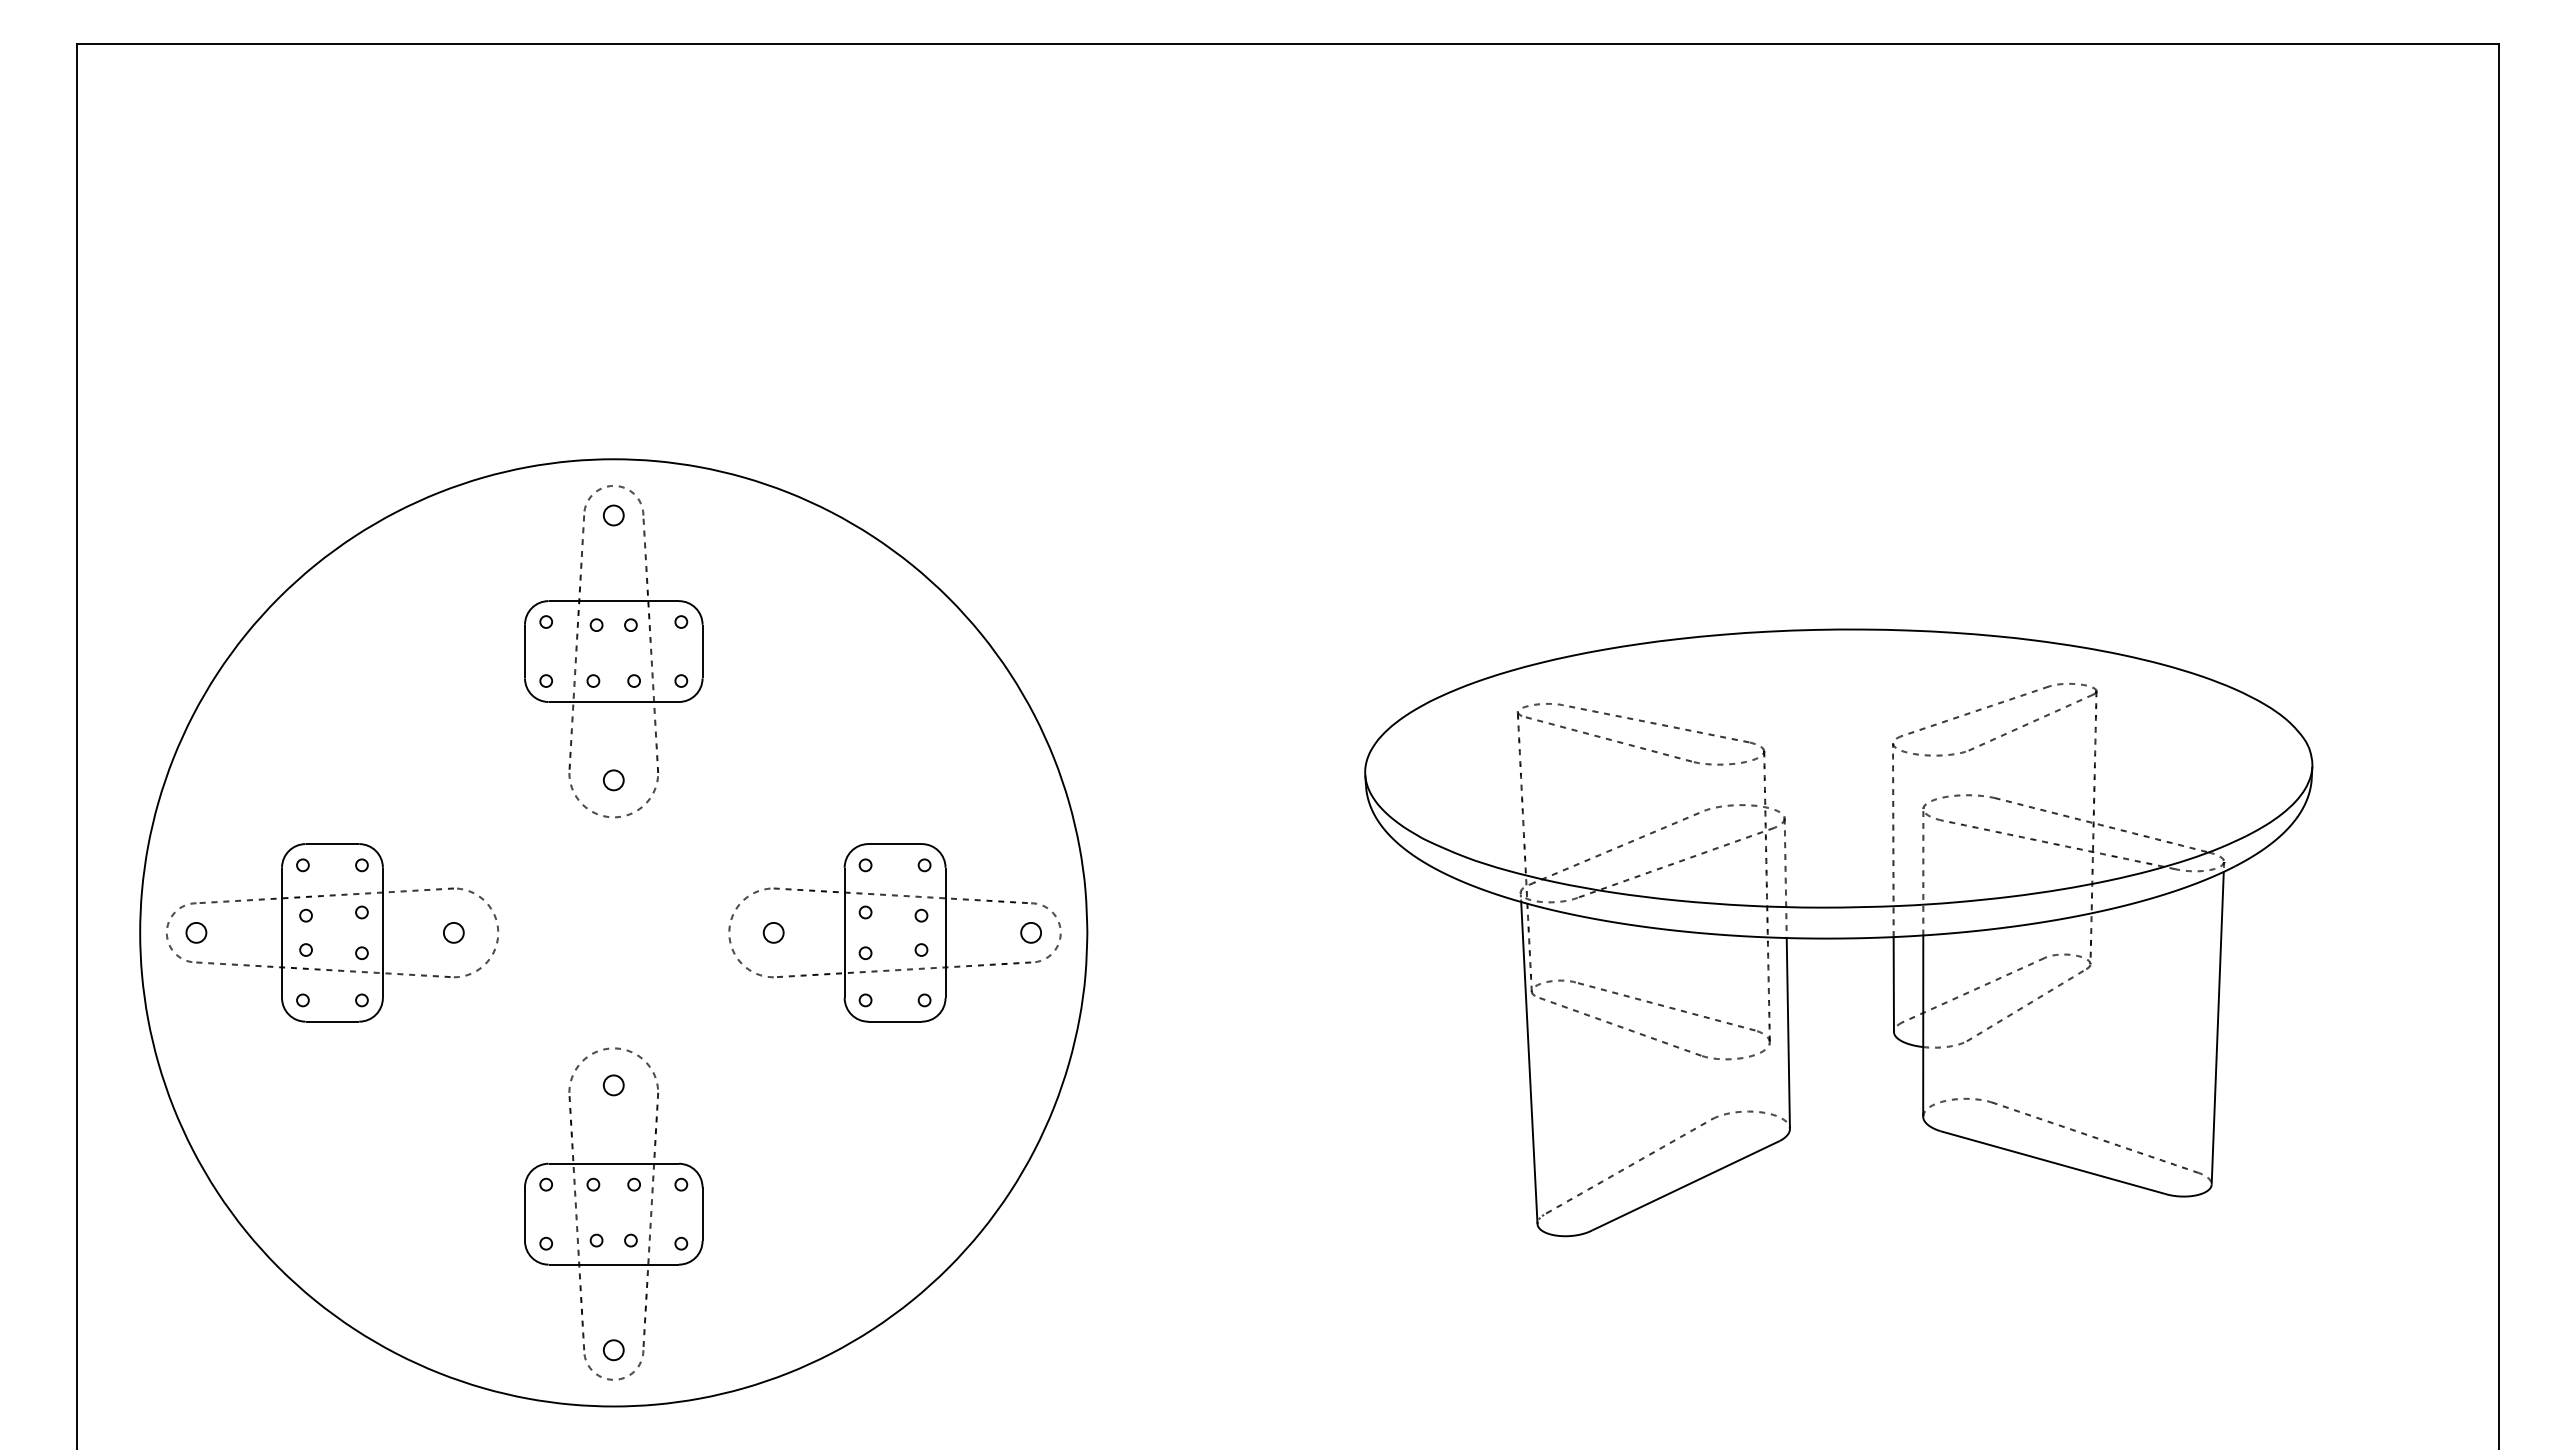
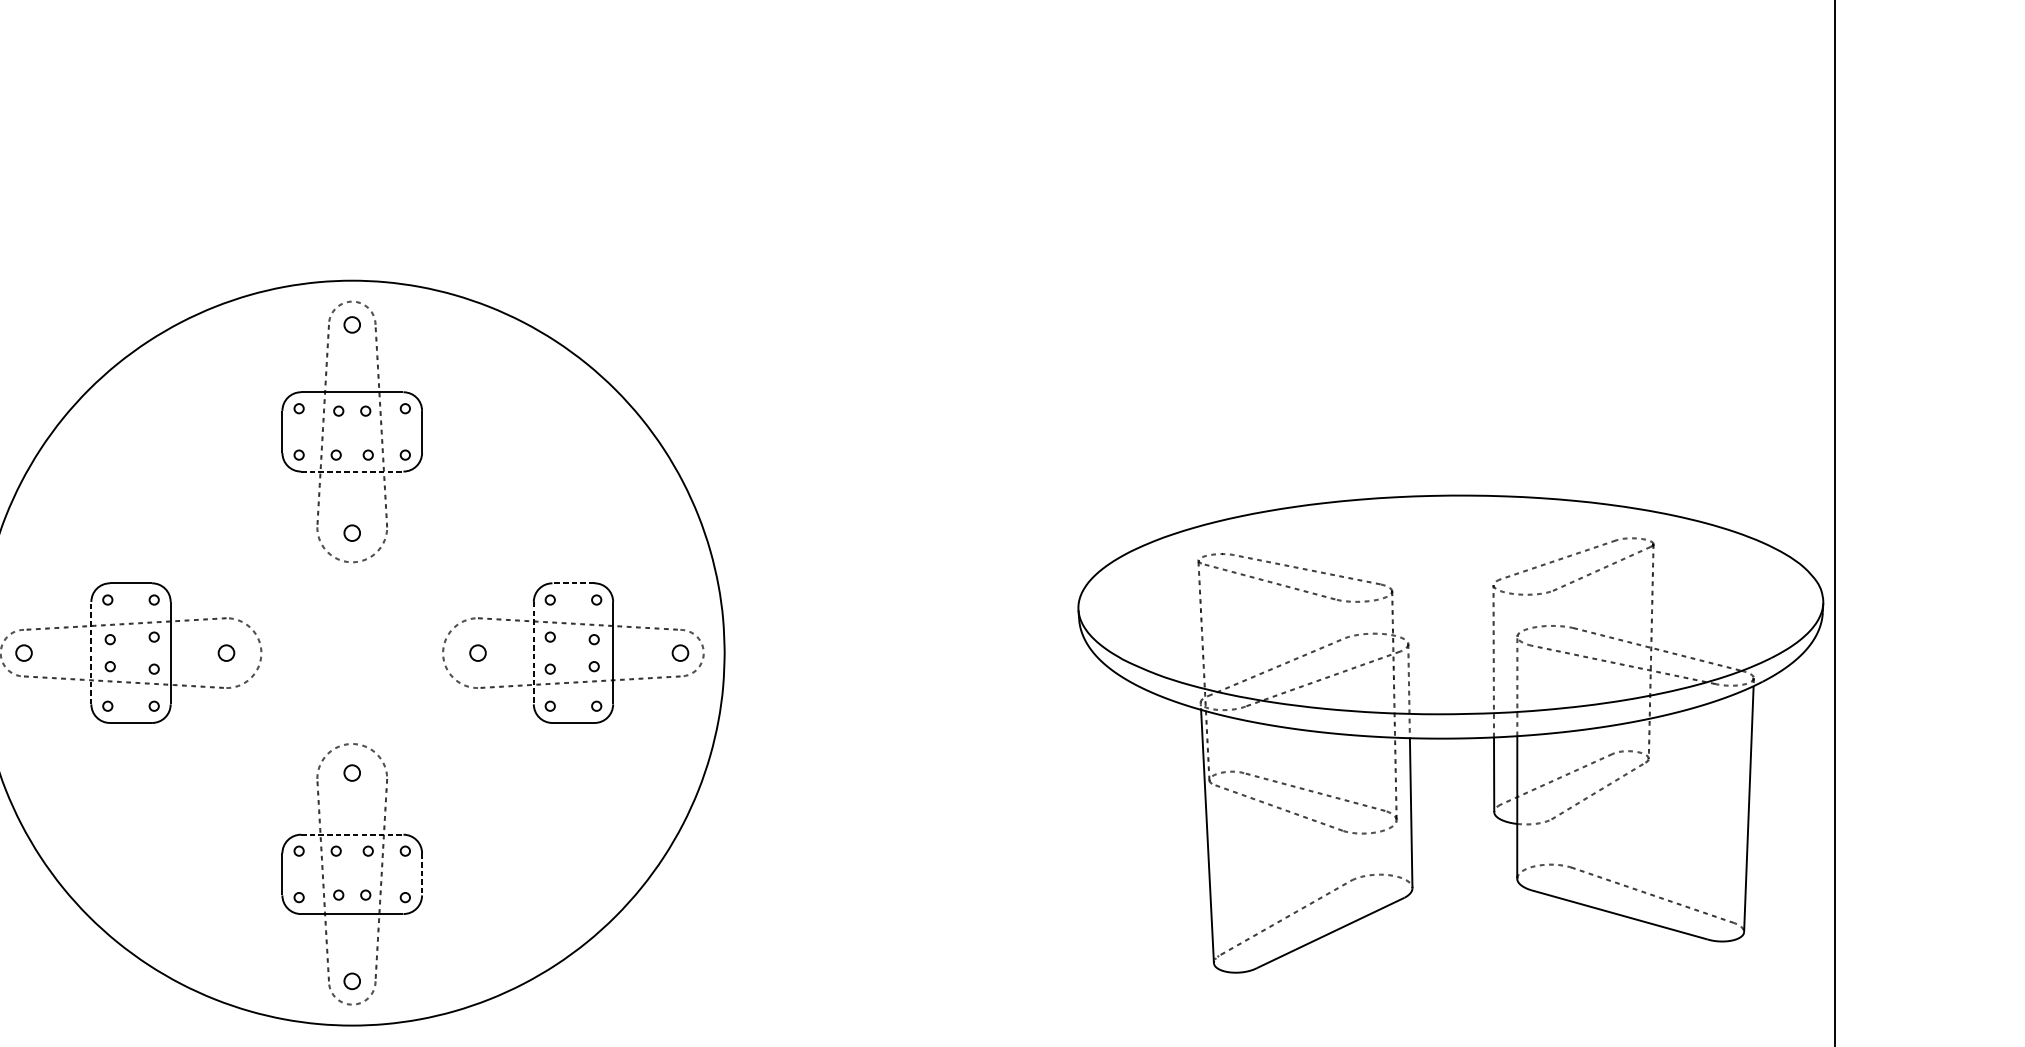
line: (614, 702) -> (352, 471), solid -> dashed
line: (895, 844) -> (573, 583), solid -> dashed
line: (282, 932) -> (91, 652), solid -> dashed
part: (1838, 932) -> (1450, 733), moved
line: (844, 933) -> (533, 653), solid -> dashed
line: (614, 1163) -> (352, 834), solid -> dashed
line: (702, 1214) -> (422, 874), solid -> dashed

